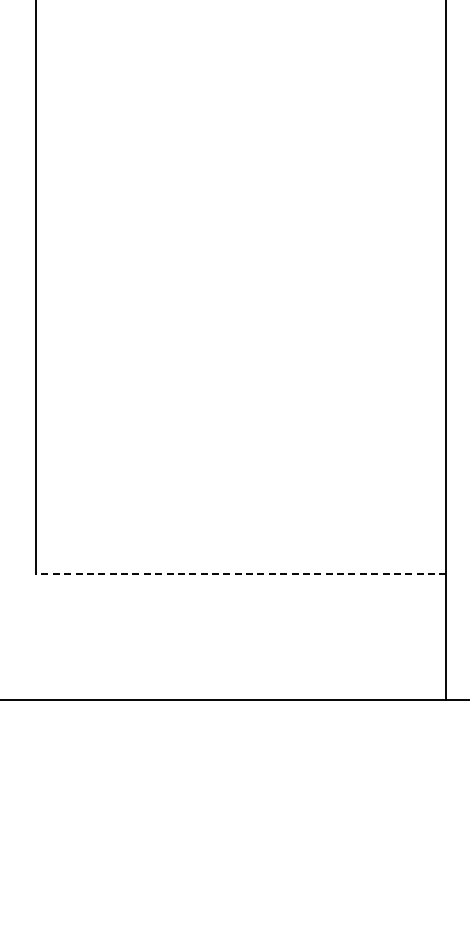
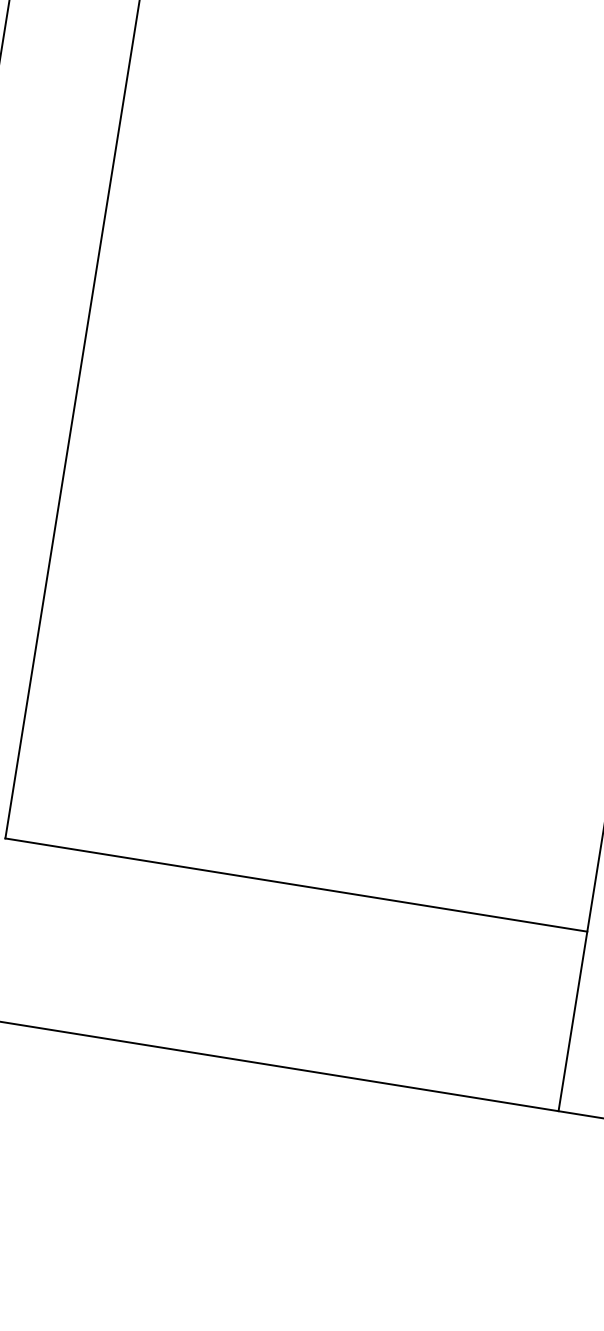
line: (240, 573) -> (295, 884), dashed -> solid

